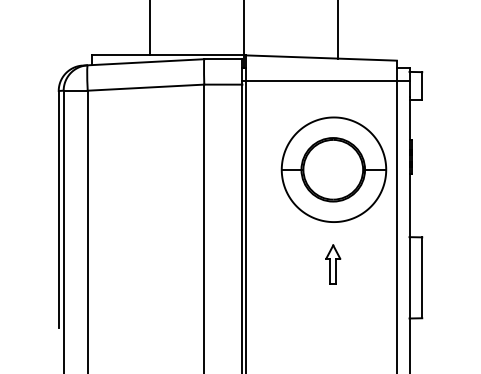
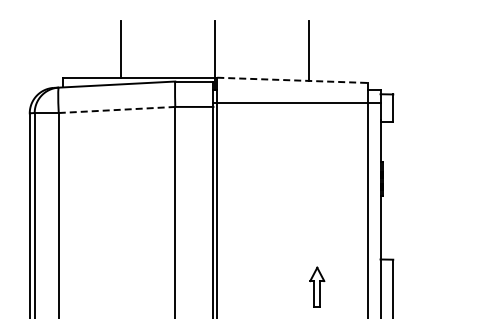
line: (322, 58) -> (293, 80), solid -> dashed
line: (146, 87) -> (117, 109), solid -> dashed
part: (333, 169) -> (304, 191), removed
part: (333, 264) -> (317, 286), moved

